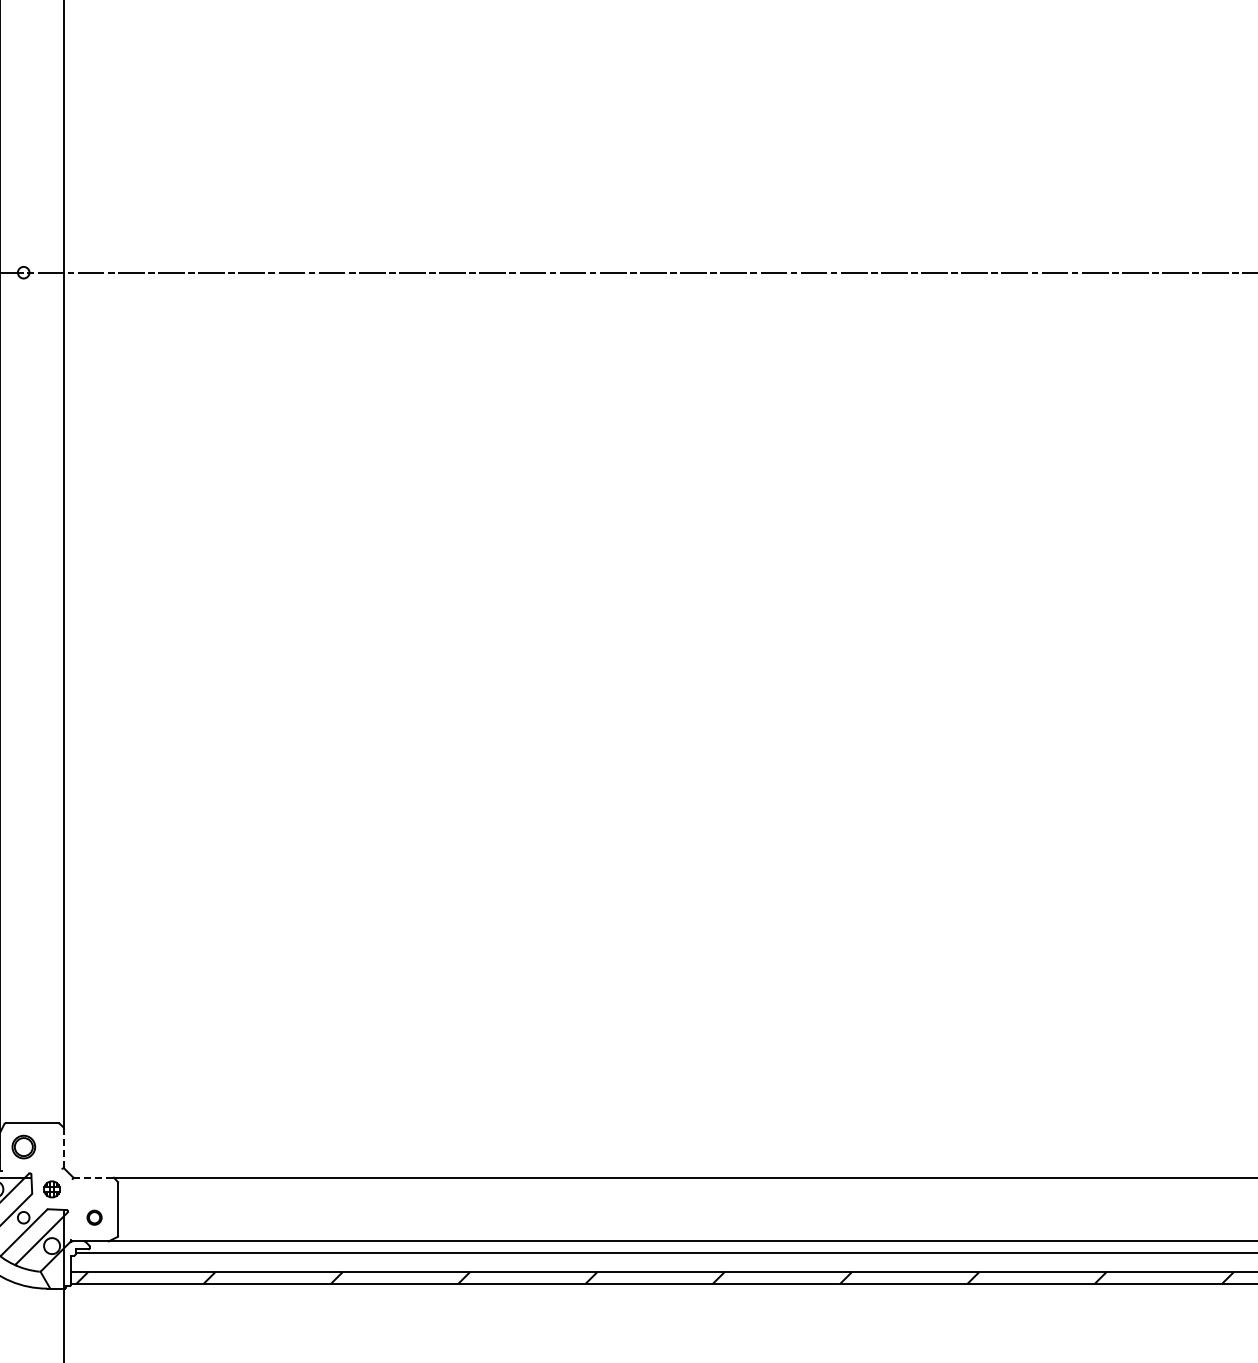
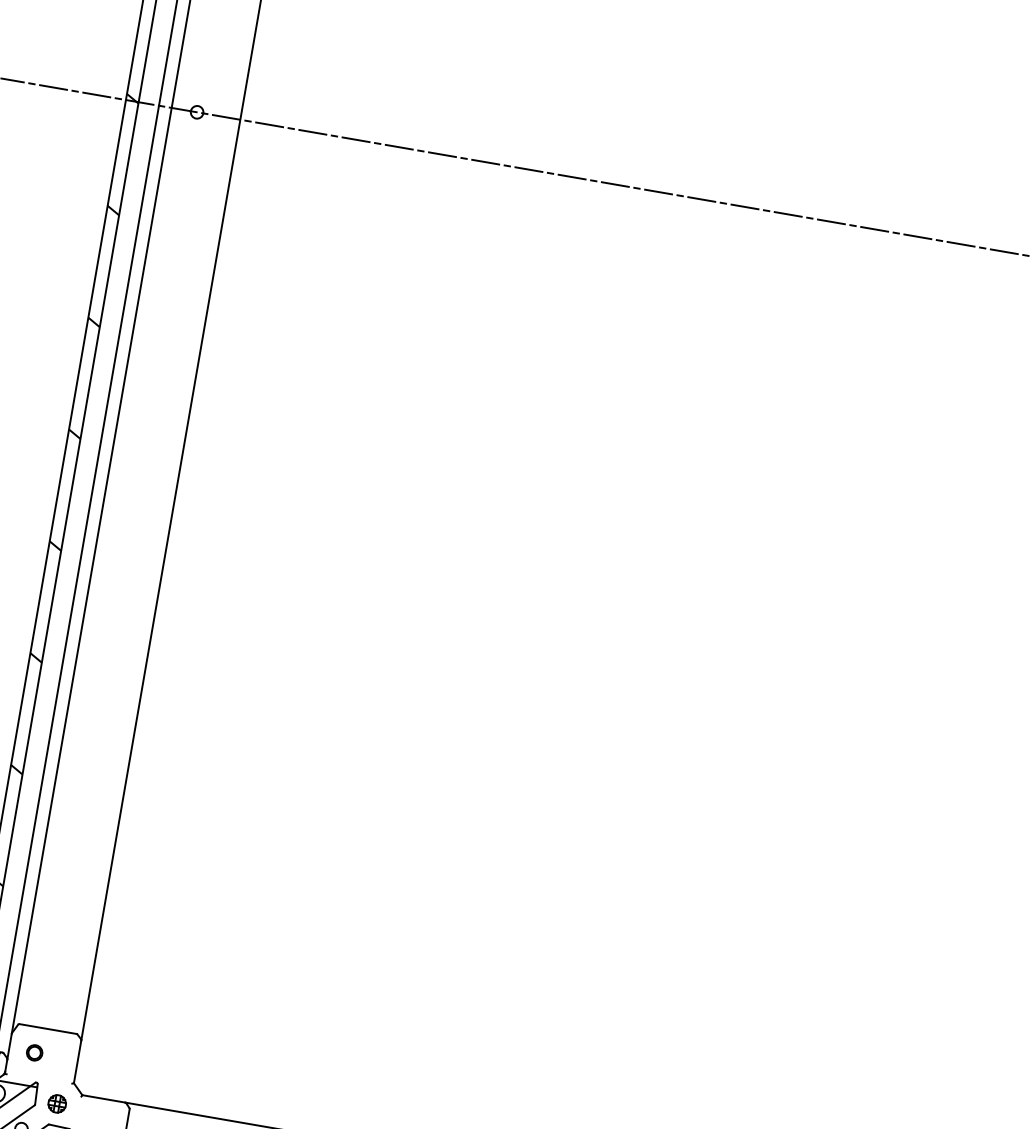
part: (23, 1146) -> (34, 1052), size x0.62
line: (63, 1148) -> (77, 1062), dashed -> solid
line: (93, 1177) -> (104, 1098), dashed -> solid

